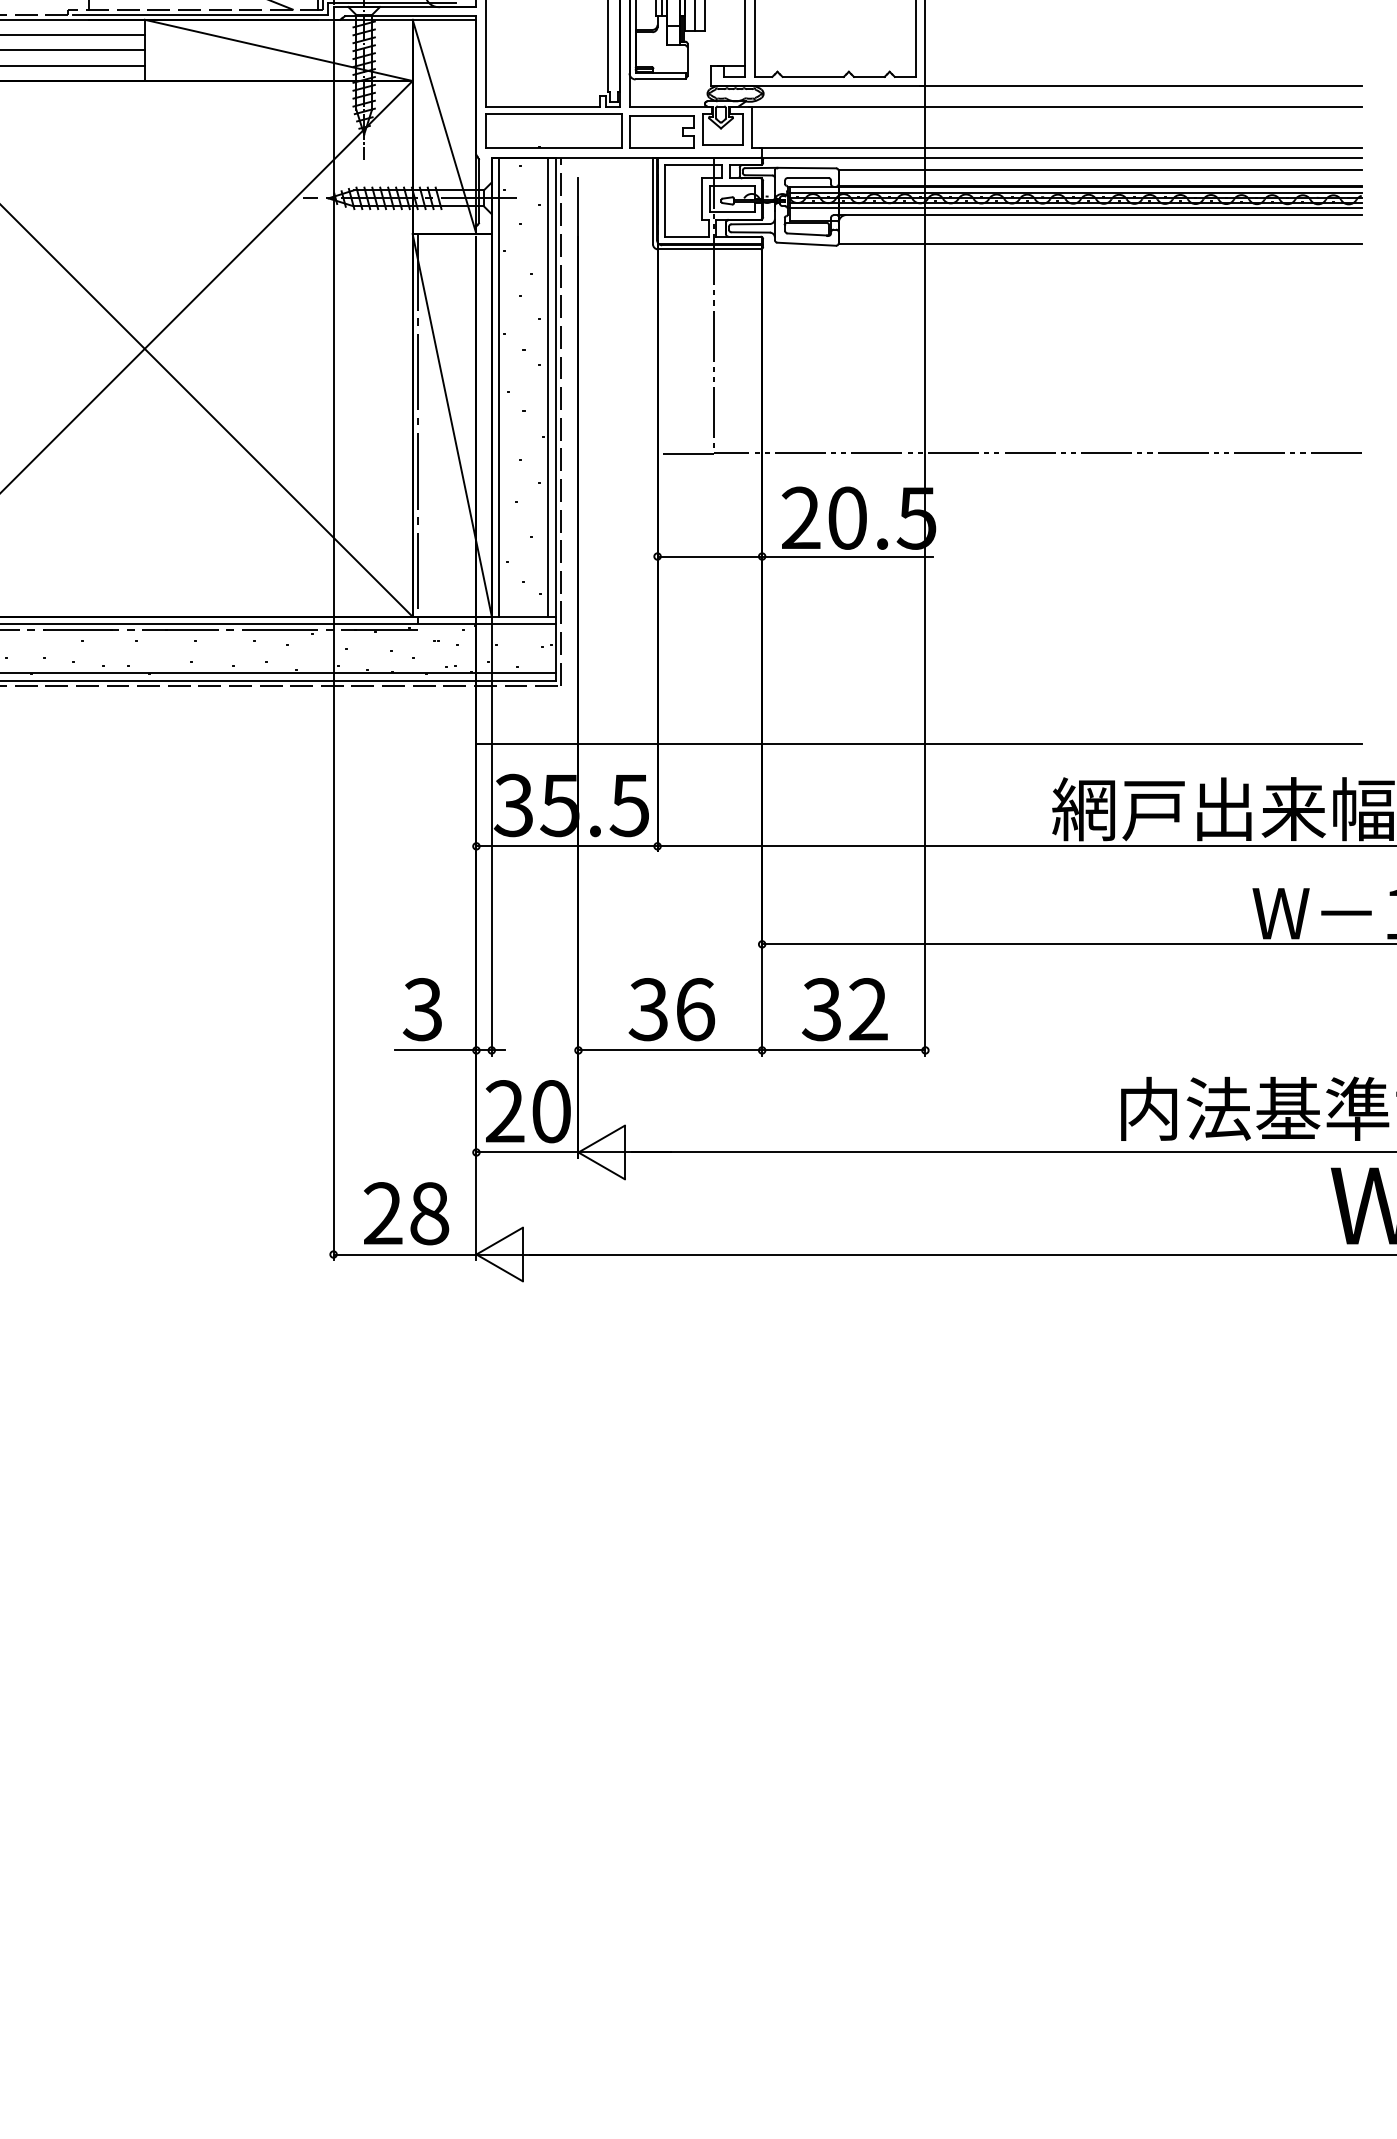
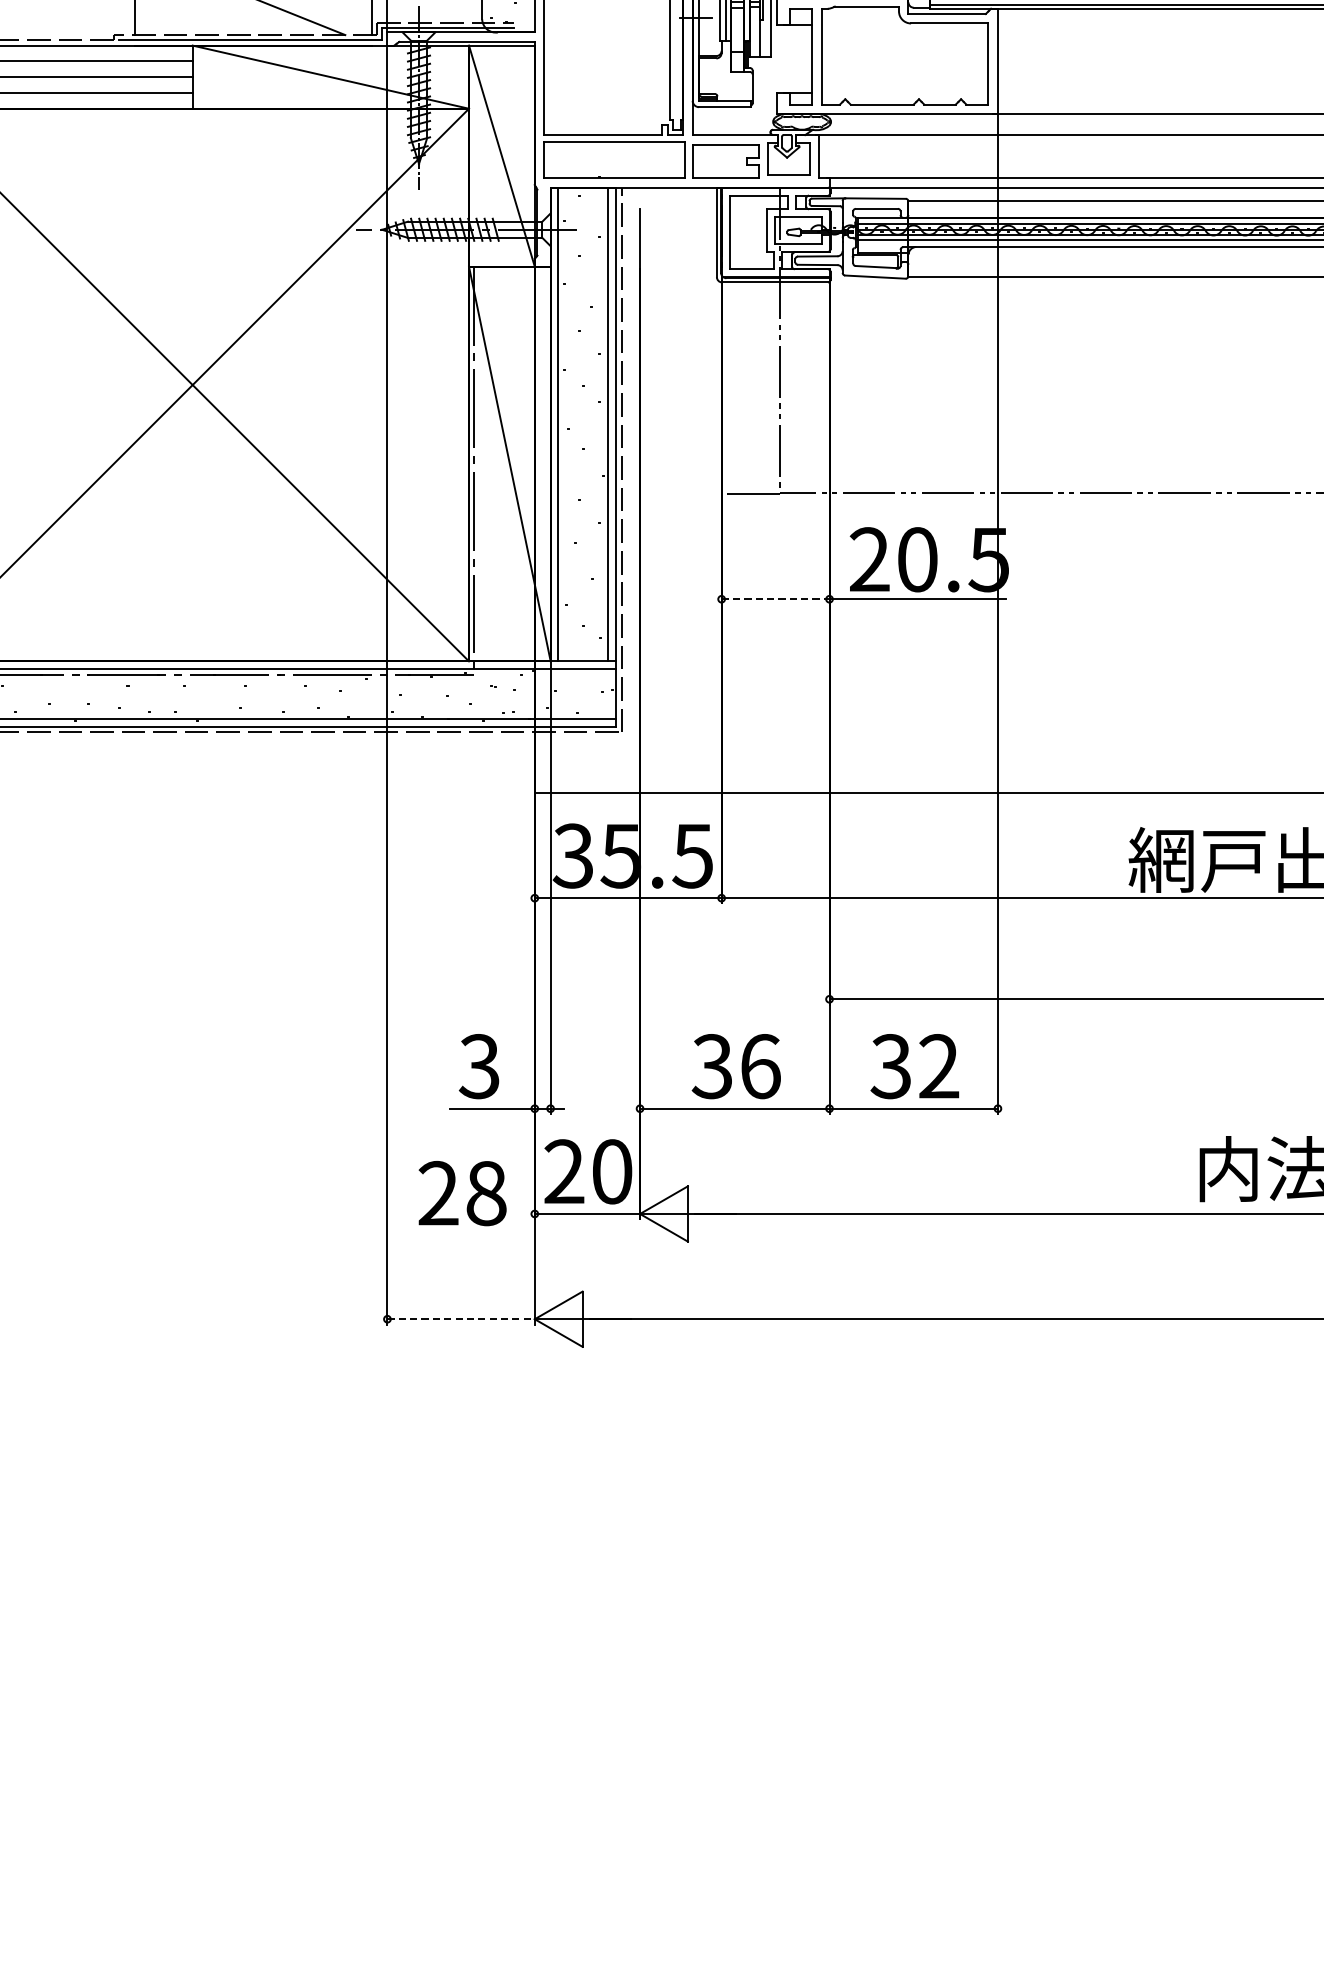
line: (710, 556) -> (776, 599), solid -> dashed
text: (406, 1213) -> (462, 1193), moved
line: (405, 1254) -> (461, 1319), solid -> dashed

